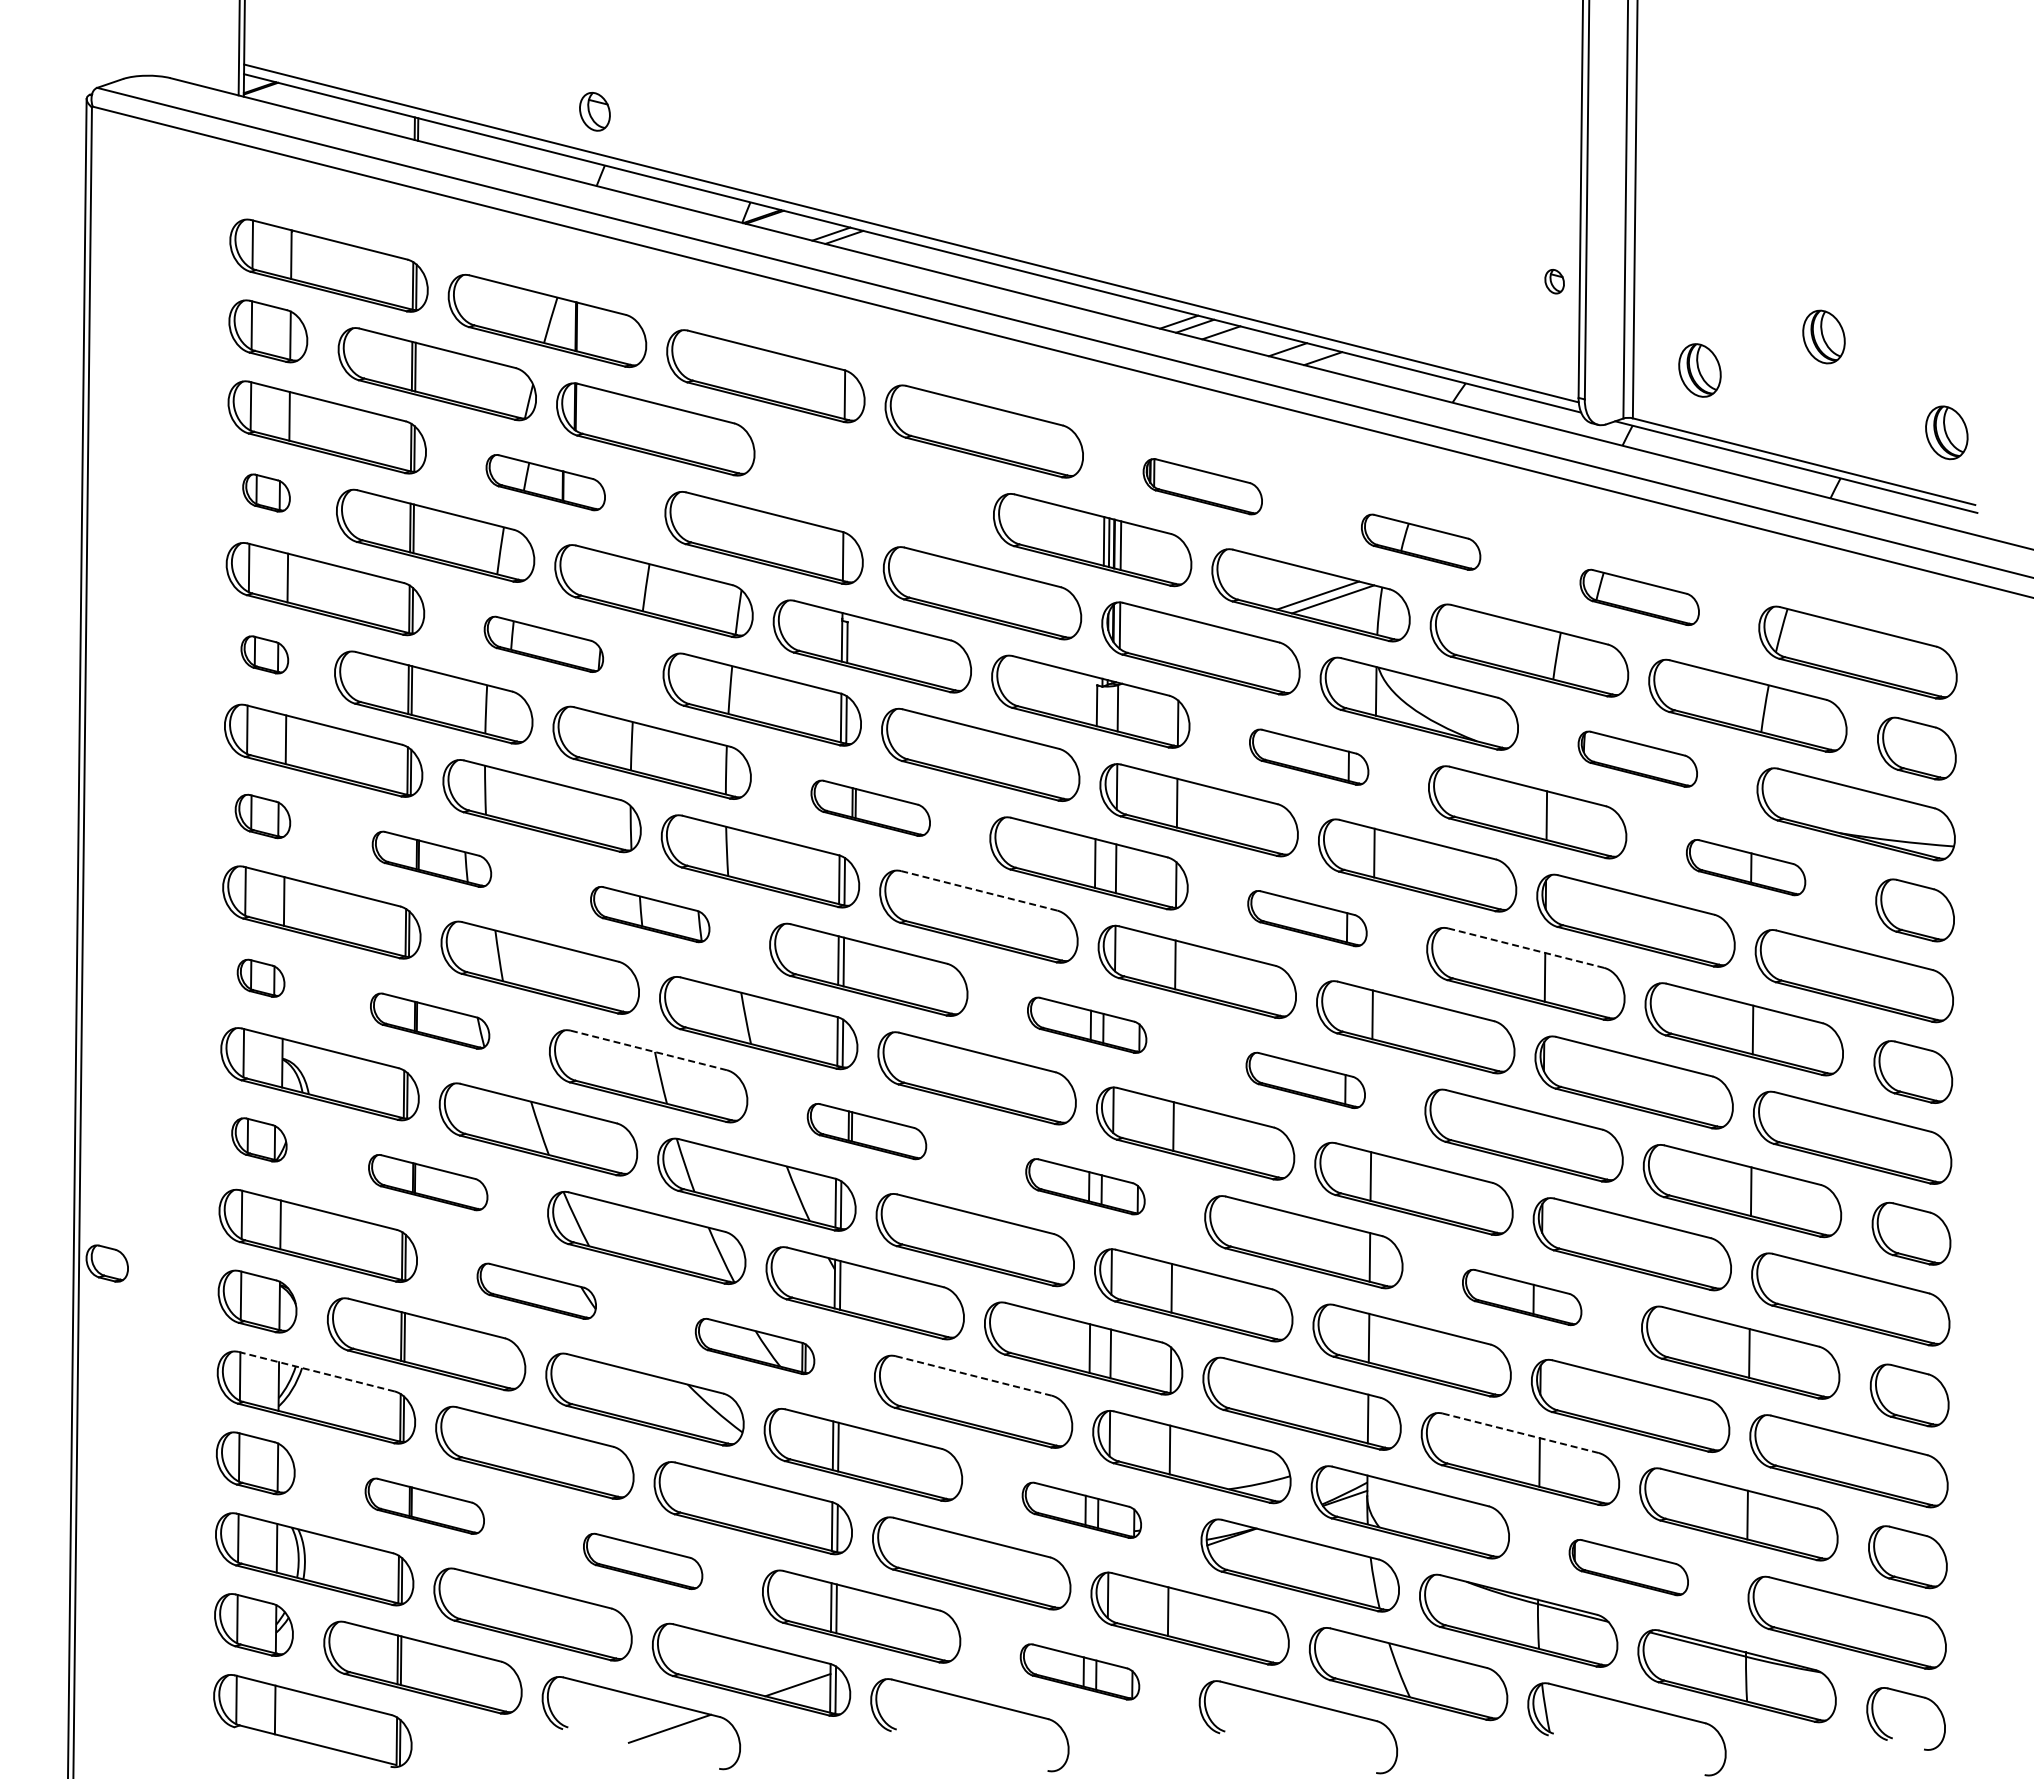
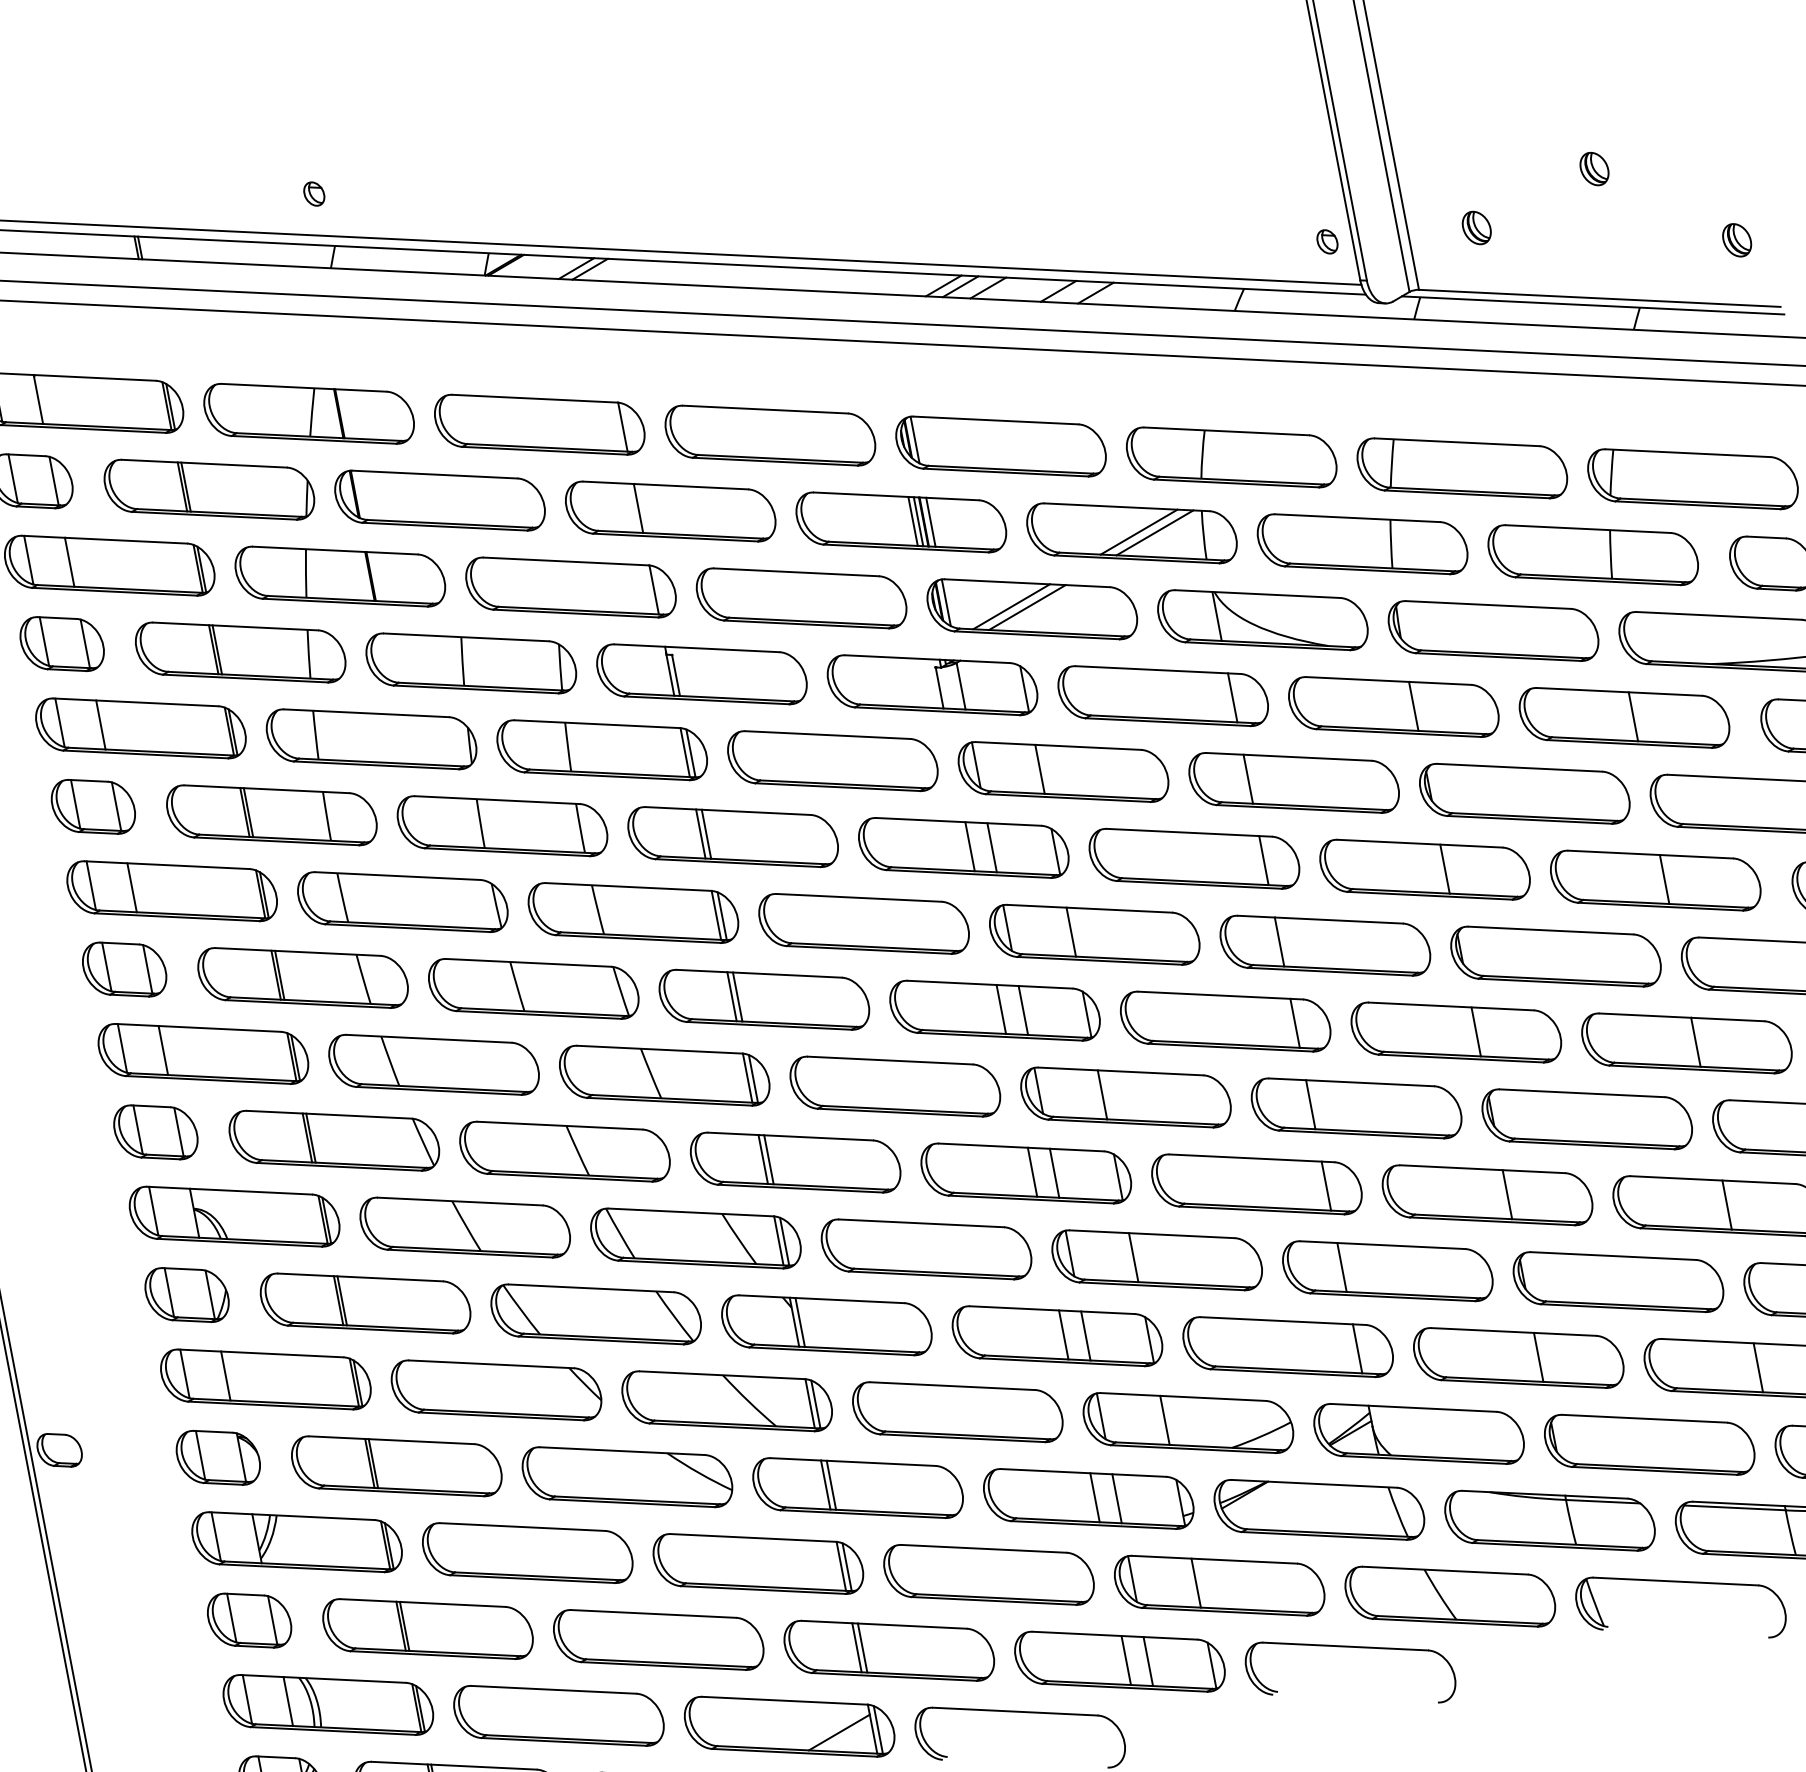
part: (595, 111) -> (314, 193), size x0.62
part: (1554, 281) -> (1327, 241), moved
part: (1824, 336) -> (1594, 168), size x0.62
part: (1700, 370) -> (1477, 227), size x0.62
part: (1946, 432) -> (1736, 239), size x0.62
part: (545, 482) -> (340, 576), size x1.67
part: (873, 484) -> (669, 511), added
part: (1202, 486) -> (1000, 446), size x1.67
part: (266, 492) -> (62, 643), size x1.67
part: (1420, 542) -> (1231, 457), size x1.67
part: (1639, 597) -> (1462, 468), size x1.67
line: (1181, 642) -> (1011, 607), added
part: (543, 644) -> (371, 739), size x1.67
line: (1196, 645) -> (1027, 607), added
part: (264, 654) -> (93, 806), size x1.67
part: (1308, 757) -> (1162, 696), size x1.67
part: (1637, 759) -> (1493, 631), size x1.67
part: (870, 808) -> (733, 837), size x1.67
part: (262, 816) -> (124, 969), size x1.43
part: (431, 859) -> (302, 978), size x1.67
part: (1745, 867) -> (1623, 717), size x1.67
line: (979, 890) -> (859, 897), dashed -> solid
part: (649, 914) -> (532, 989), size x1.67
part: (1307, 918) -> (1194, 858), size x1.67
line: (1526, 948) -> (1420, 843), dashed -> solid
part: (260, 978) -> (155, 1132), size x1.67
part: (429, 1021) -> (333, 1141), size x1.67
part: (1086, 1025) -> (994, 1011), size x1.67
line: (649, 1050) -> (560, 1125), dashed -> solid
part: (1305, 1080) -> (1225, 1021), size x1.67
part: (866, 1131) -> (795, 1162), size x1.67
line: (1542, 1138) -> (1475, 1031), added
part: (259, 1139) -> (187, 1294), size x1.43
part: (427, 1182) -> (364, 1303), size x1.67
part: (1085, 1186) -> (1026, 1173), size x1.67
part: (536, 1291) -> (496, 1390), size x1.67
part: (1521, 1297) -> (1486, 1195), size x1.67
part: (754, 1346) -> (726, 1401), size x1.67
line: (317, 1371) -> (292, 1515), dashed -> solid
line: (974, 1376) -> (953, 1386), dashed -> solid
line: (1521, 1433) -> (1514, 1332), dashed -> solid
part: (424, 1506) -> (427, 1629), size x1.67
part: (1081, 1510) -> (1088, 1499), size x1.67
part: (642, 1561) -> (658, 1640), size x1.67
part: (1628, 1567) -> (1649, 1444), size x1.67
part: (1079, 1671) -> (1119, 1661), size x1.67

